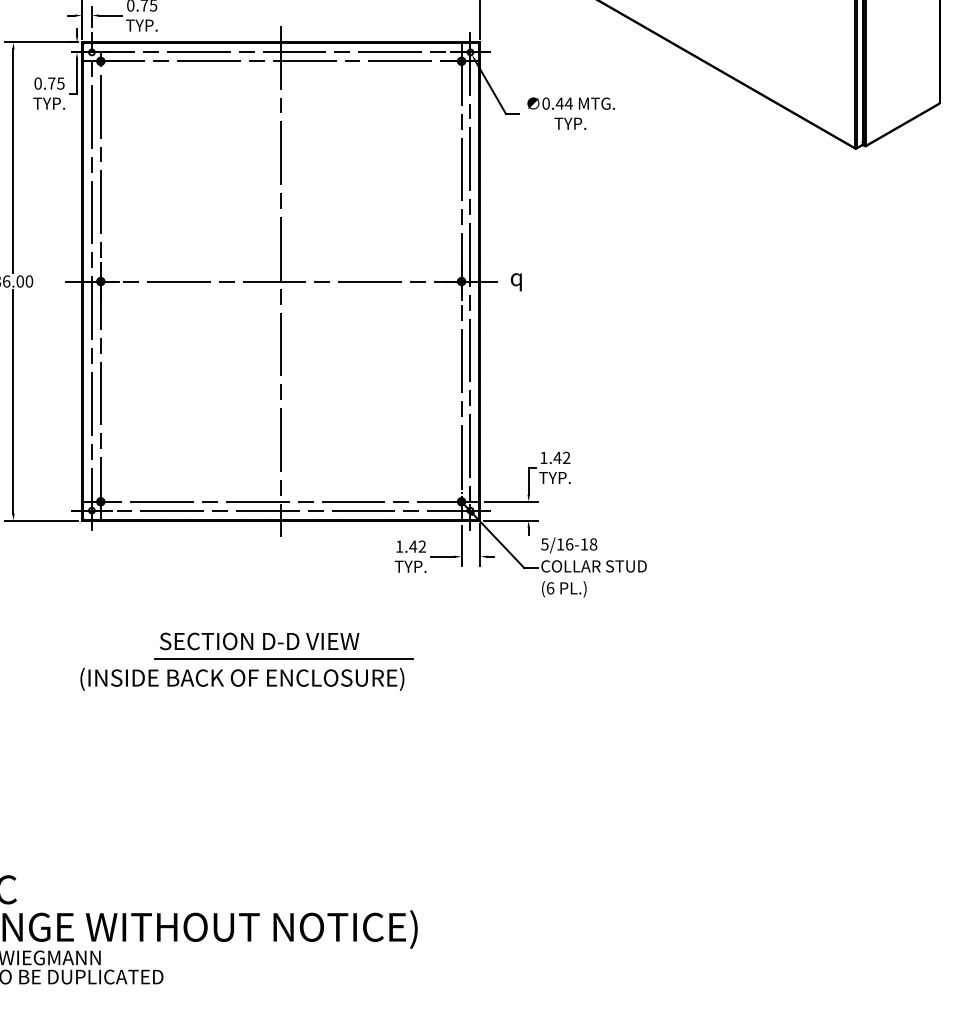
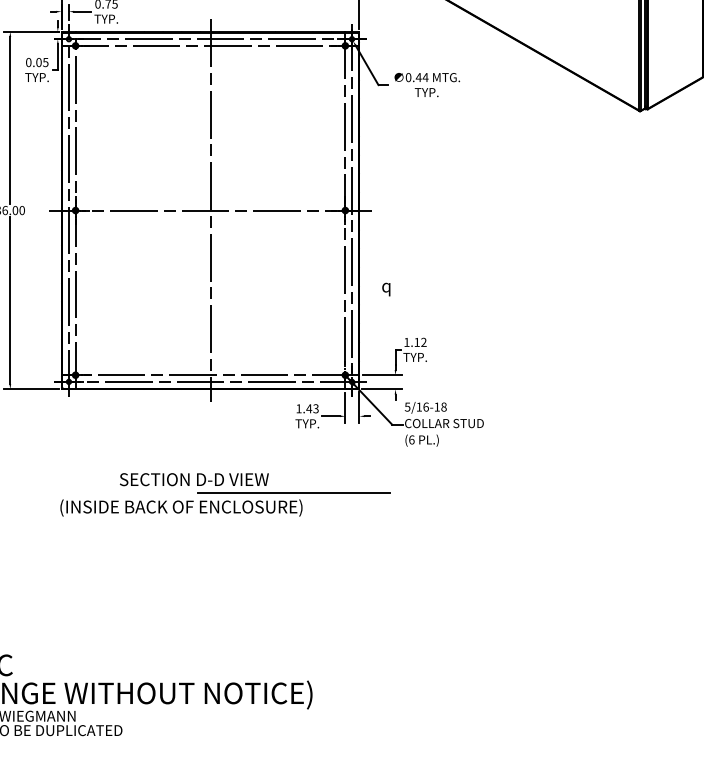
text: (51, 83) -> (38, 62), 0.75 -> 0.05
text: (515, 282) -> (385, 289), moved
text: (557, 457) -> (417, 342), 1.42 -> 1.12
text: (422, 546) -> (316, 408), 1.42 -> 1.43
line: (283, 658) -> (293, 492), moved

